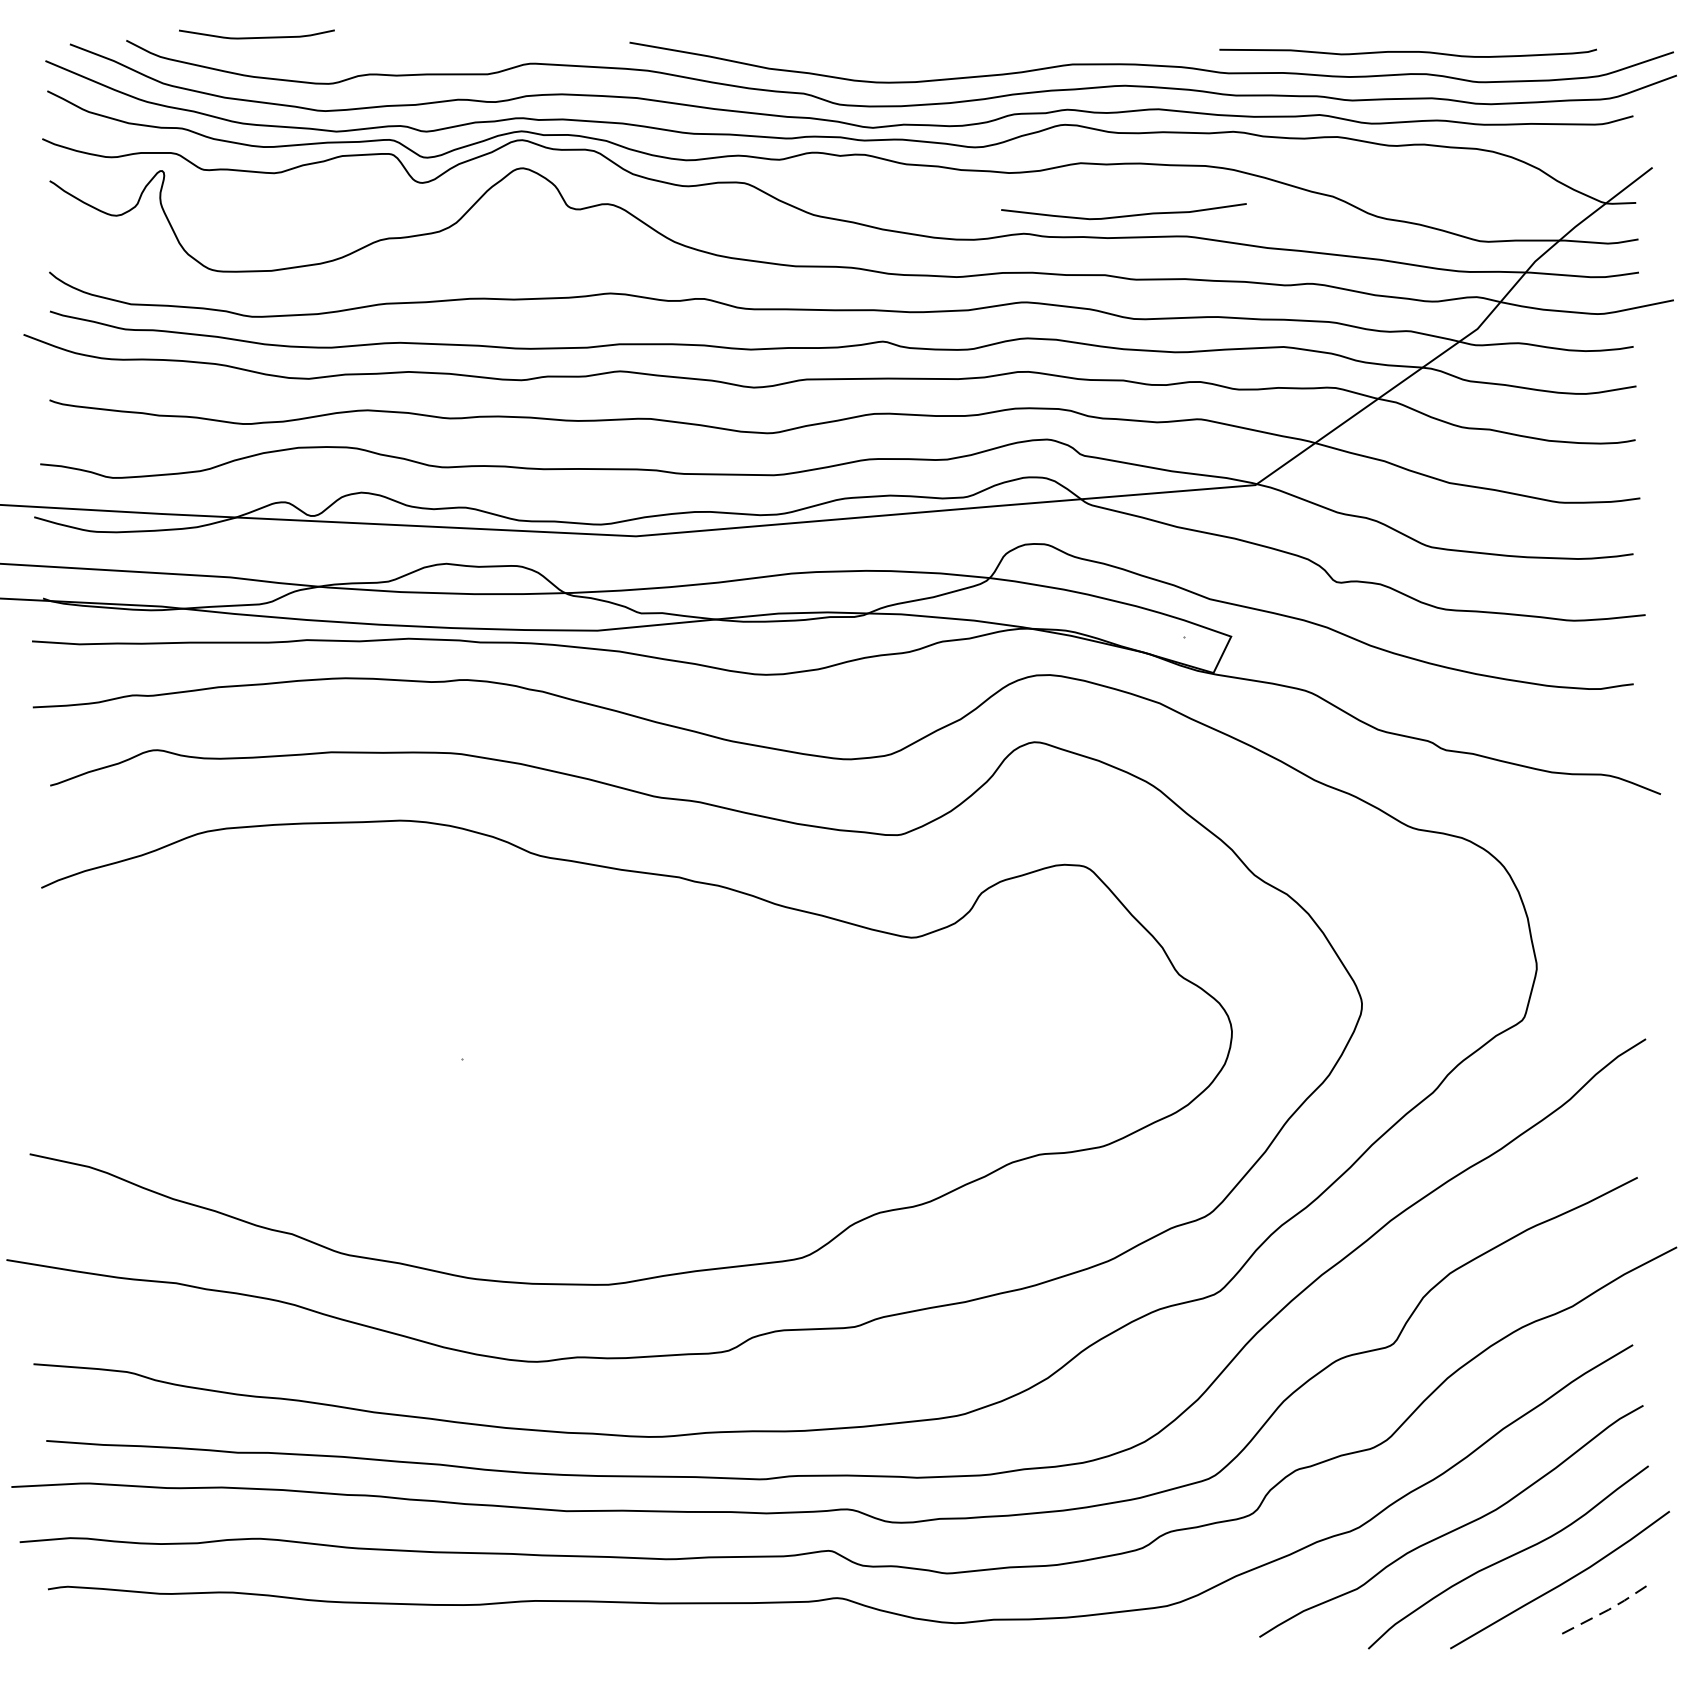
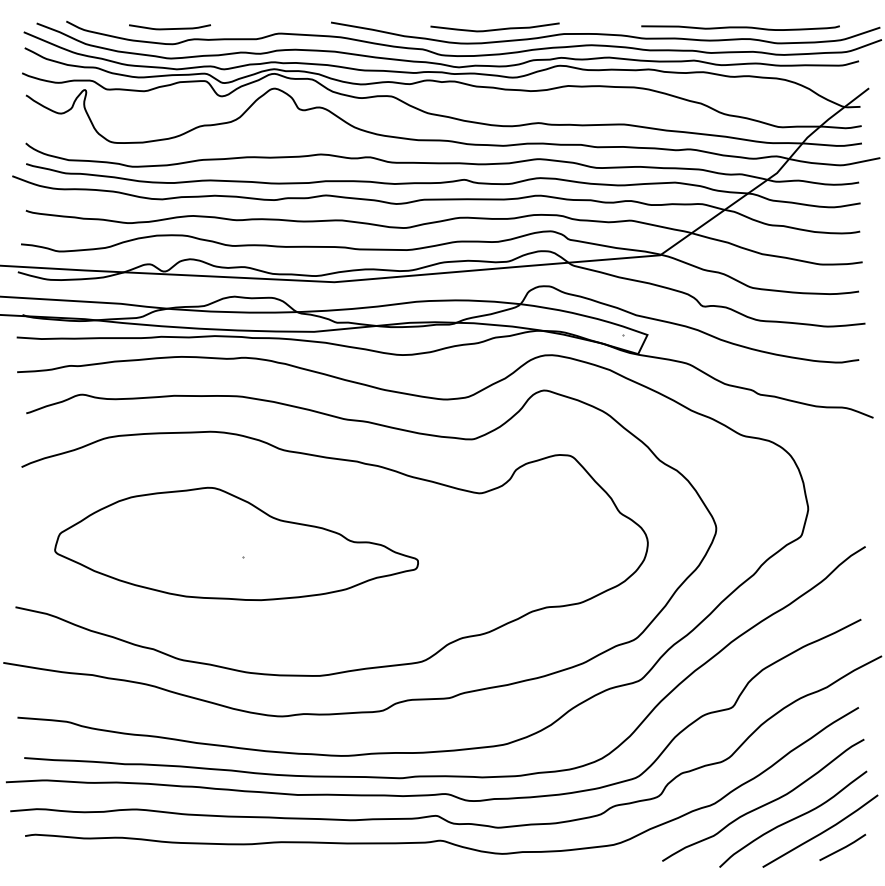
curve: (255, 36) -> (169, 28), moved
curve: (1122, 215) -> (494, 29), moved
part: (449, 1033) -> (236, 543), added
line: (1605, 1611) -> (844, 847), dashed -> solid

